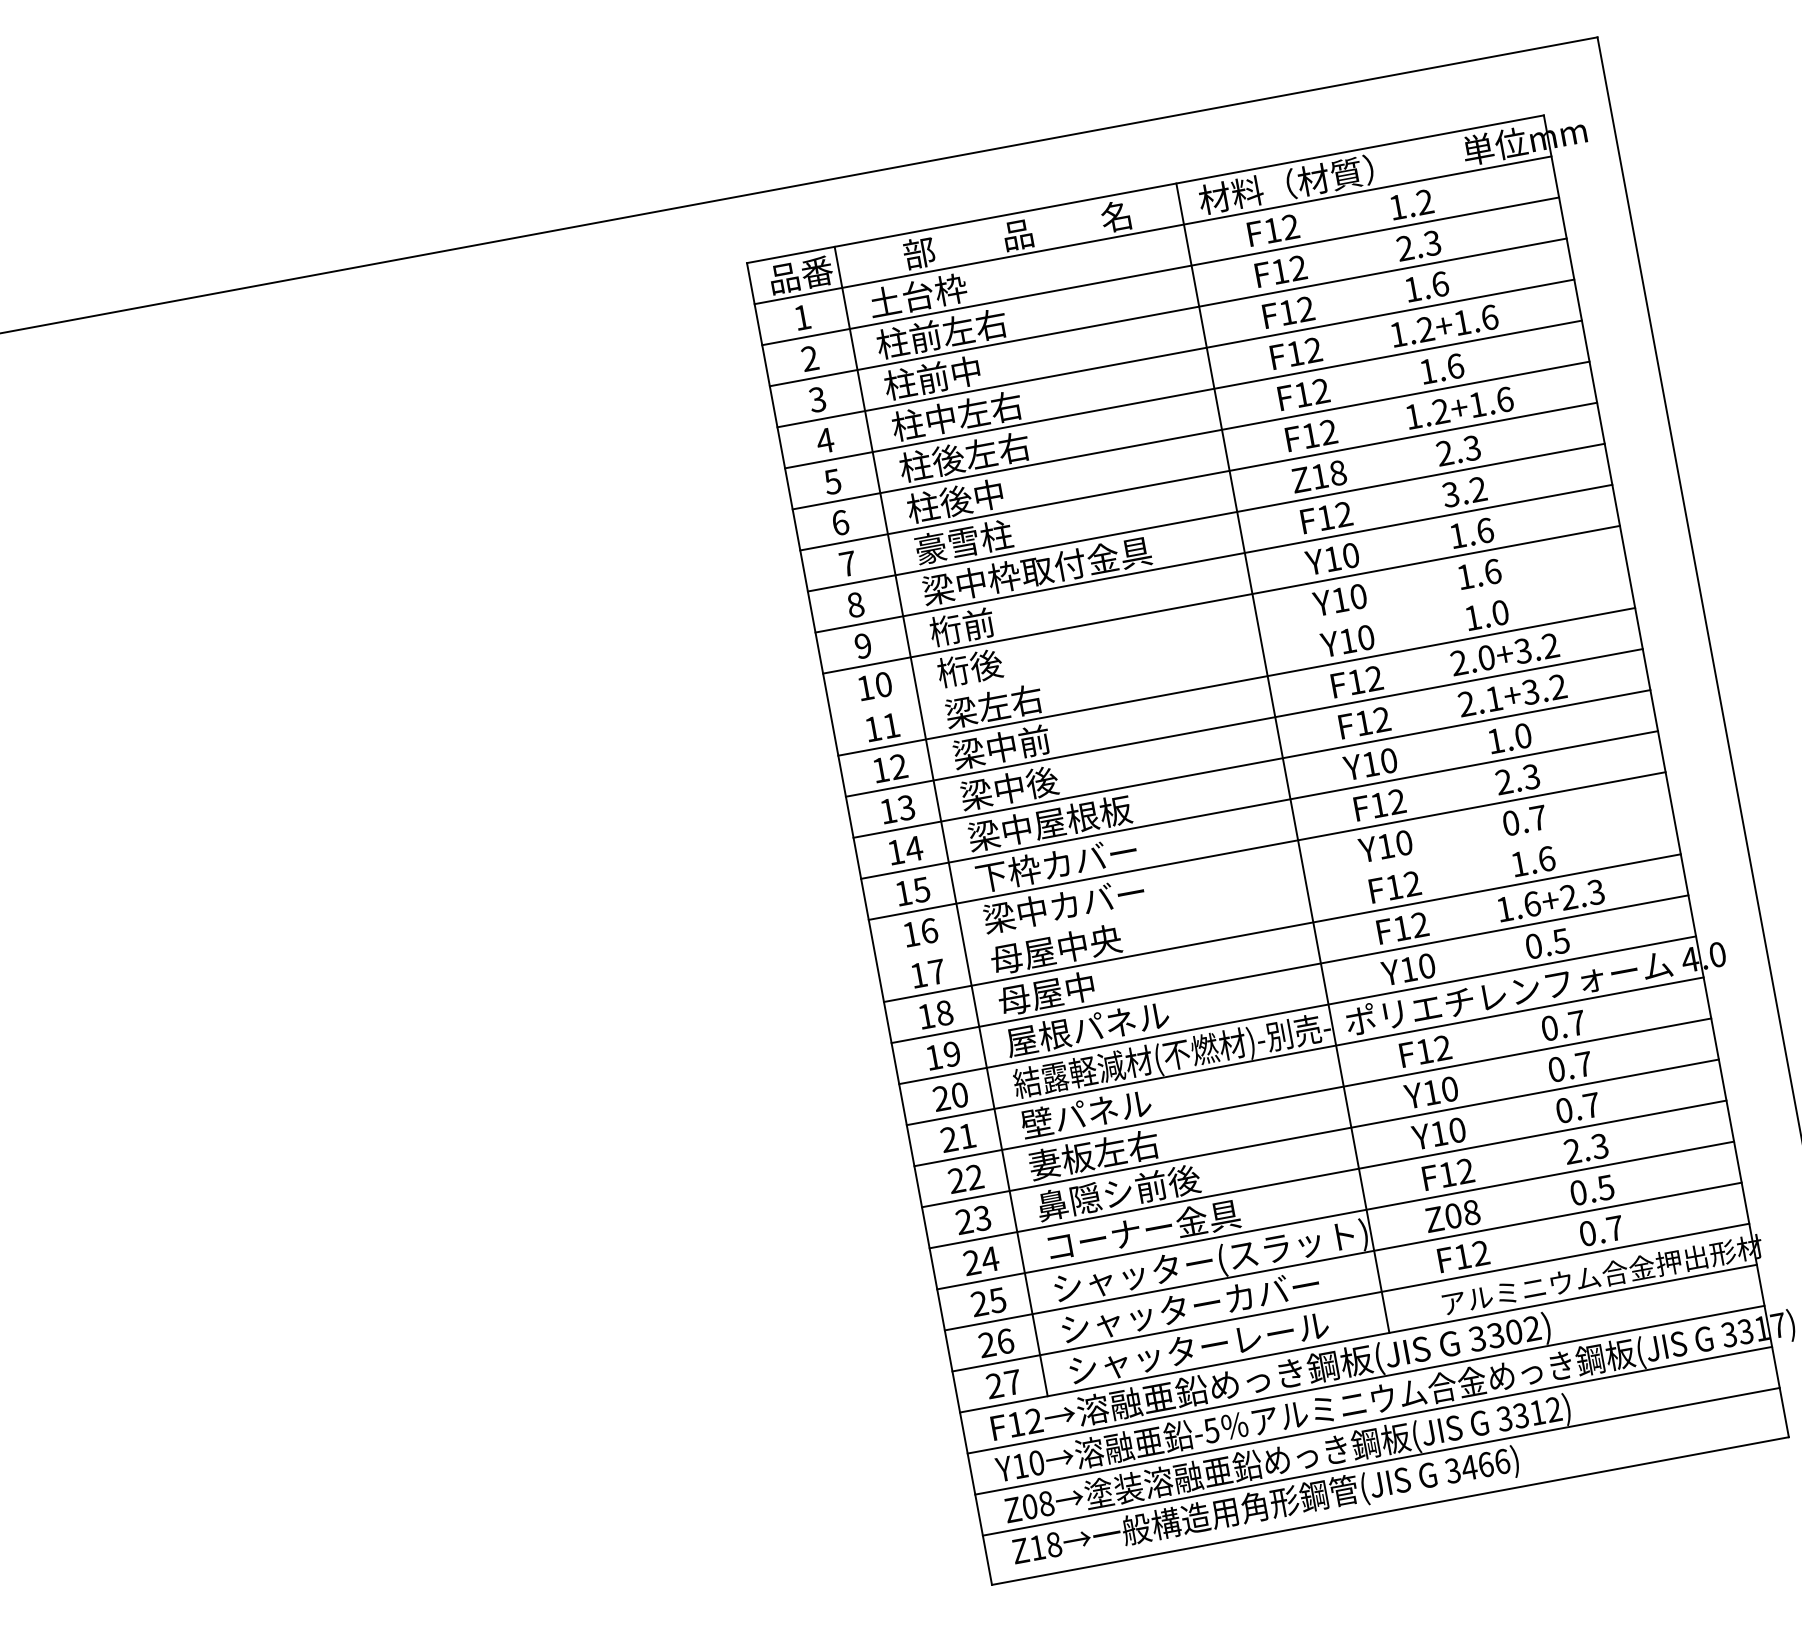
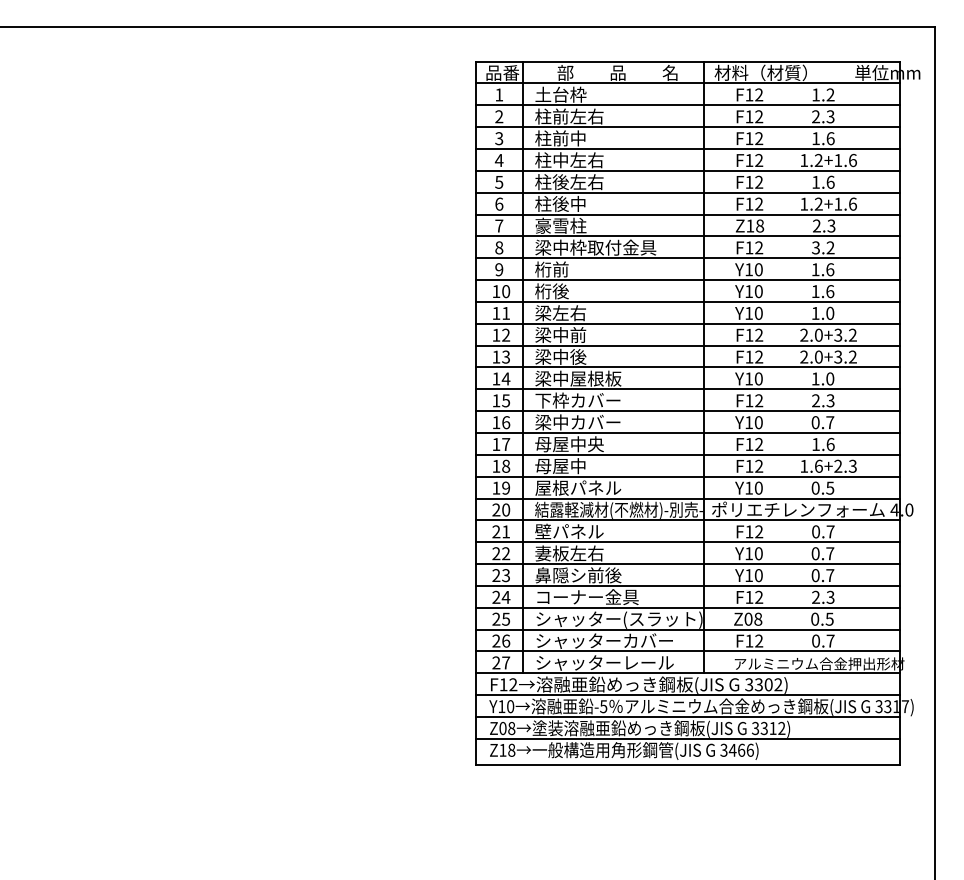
line: (1228, 640) -> (687, 301), added
text: (1493, 697) -> (818, 356), 2.1+3.2 -> 2.0+3.2
line: (1274, 888) -> (687, 433), added

